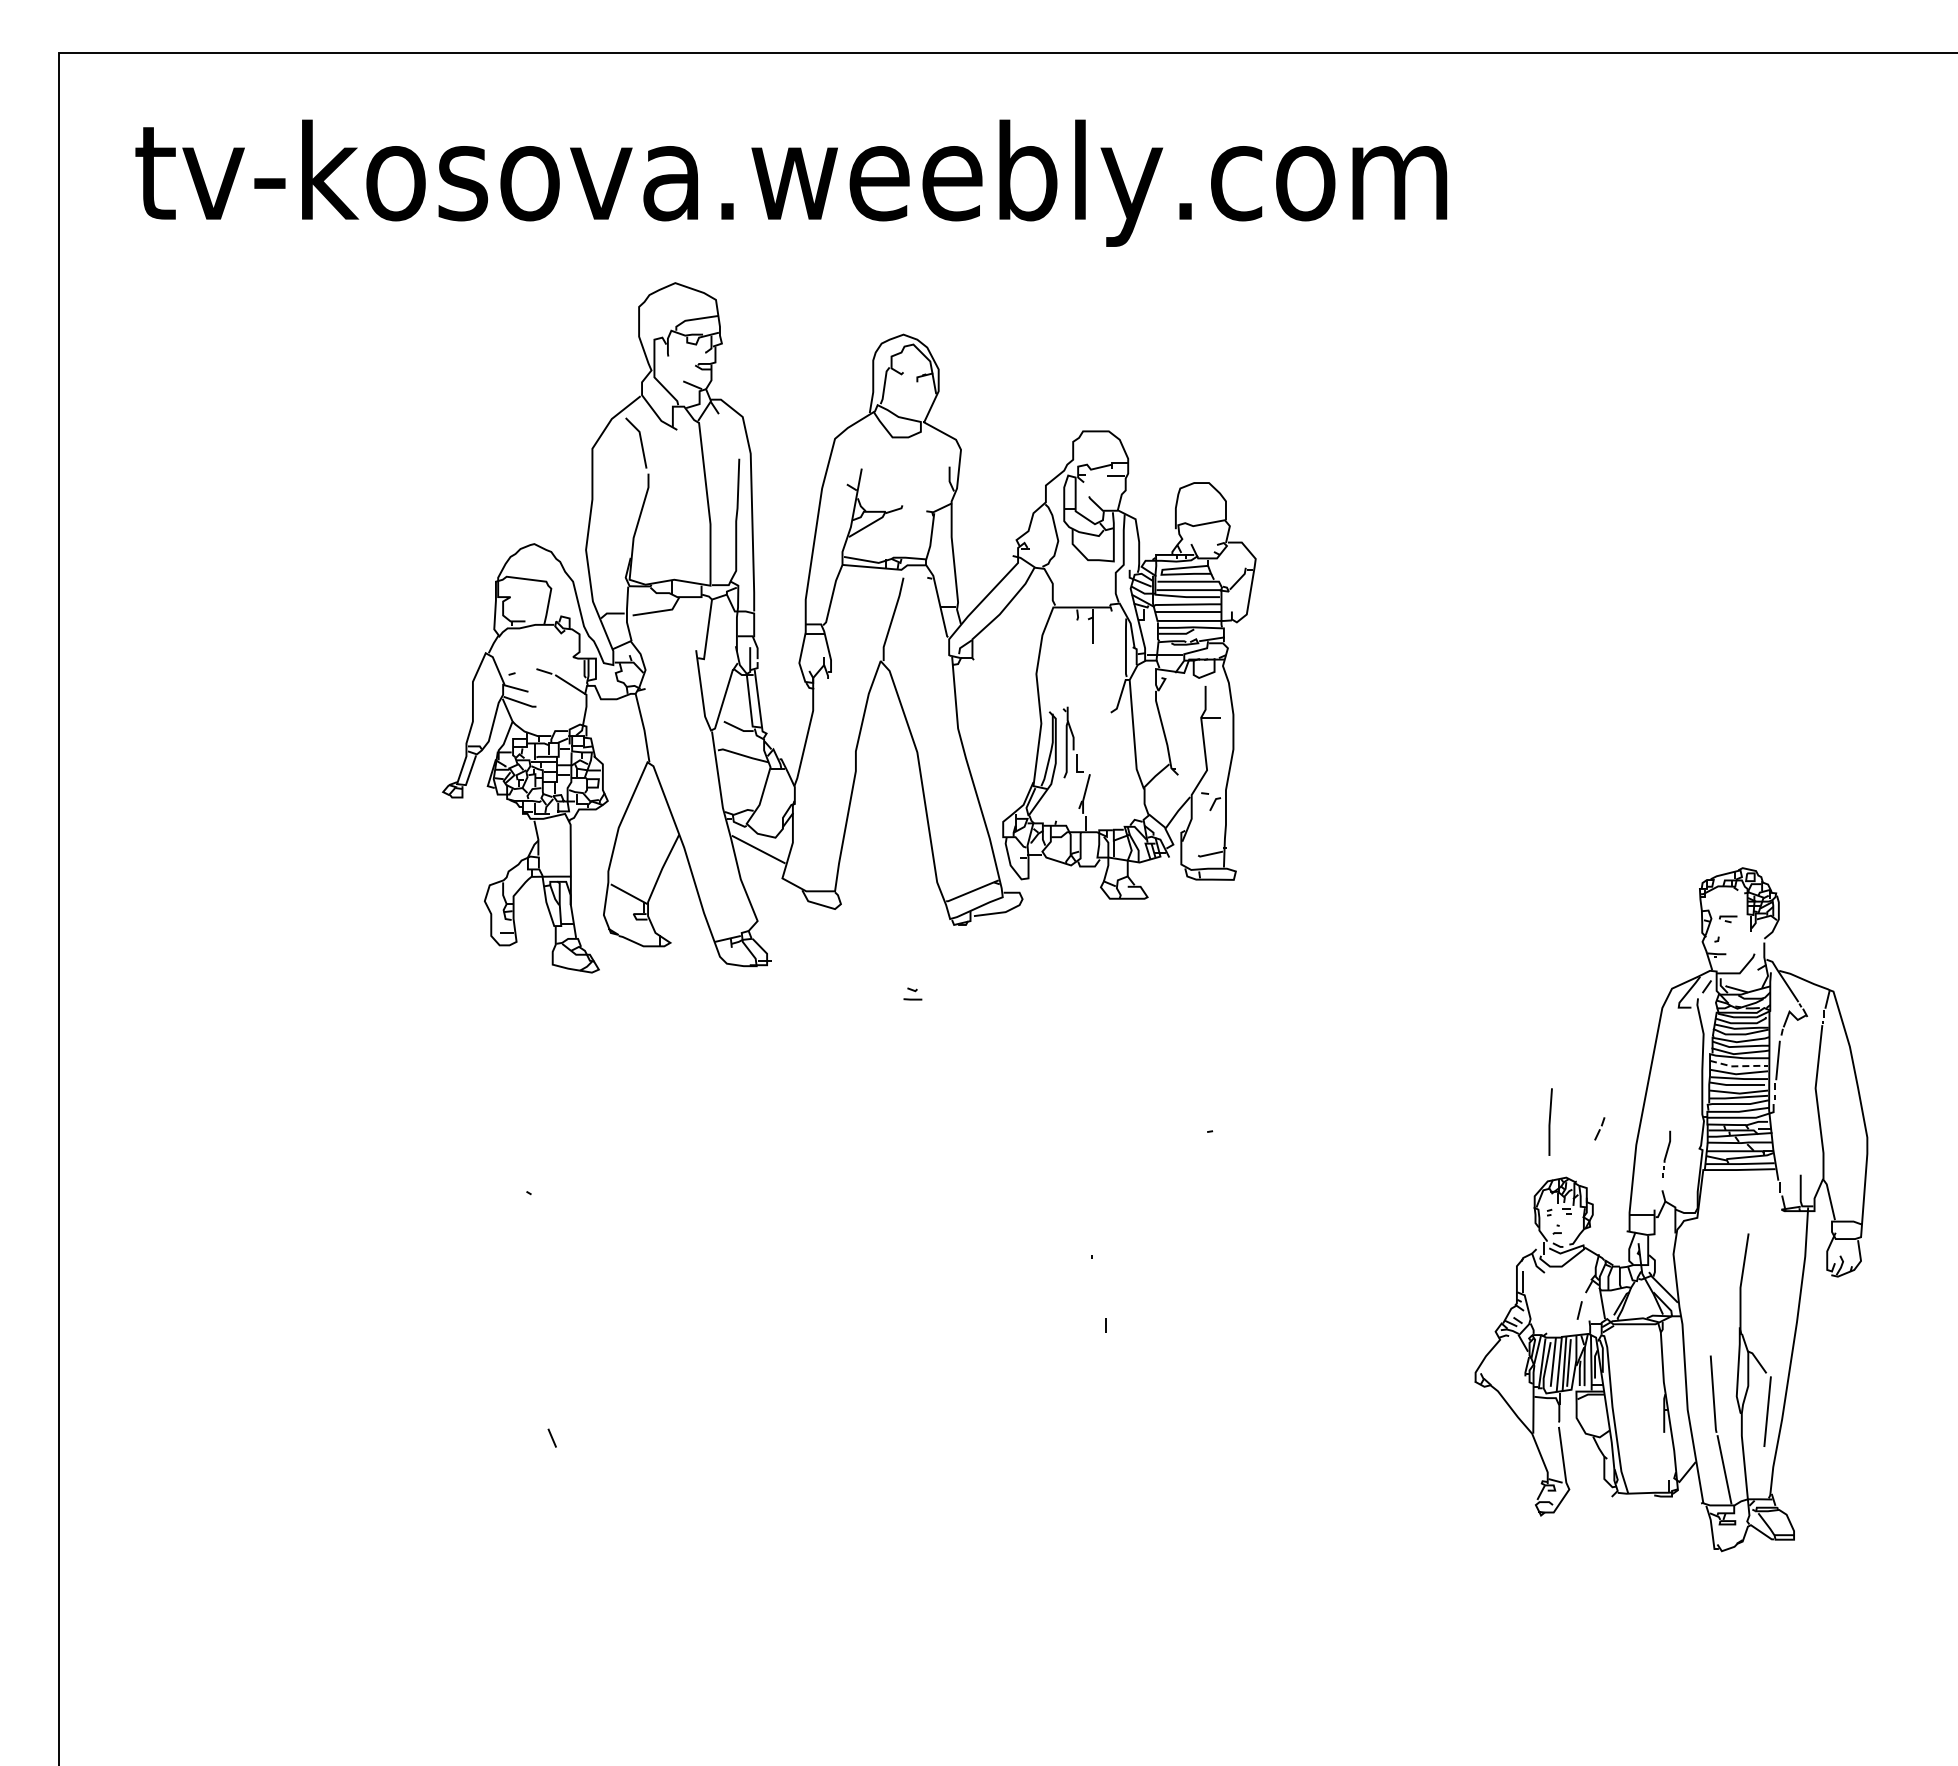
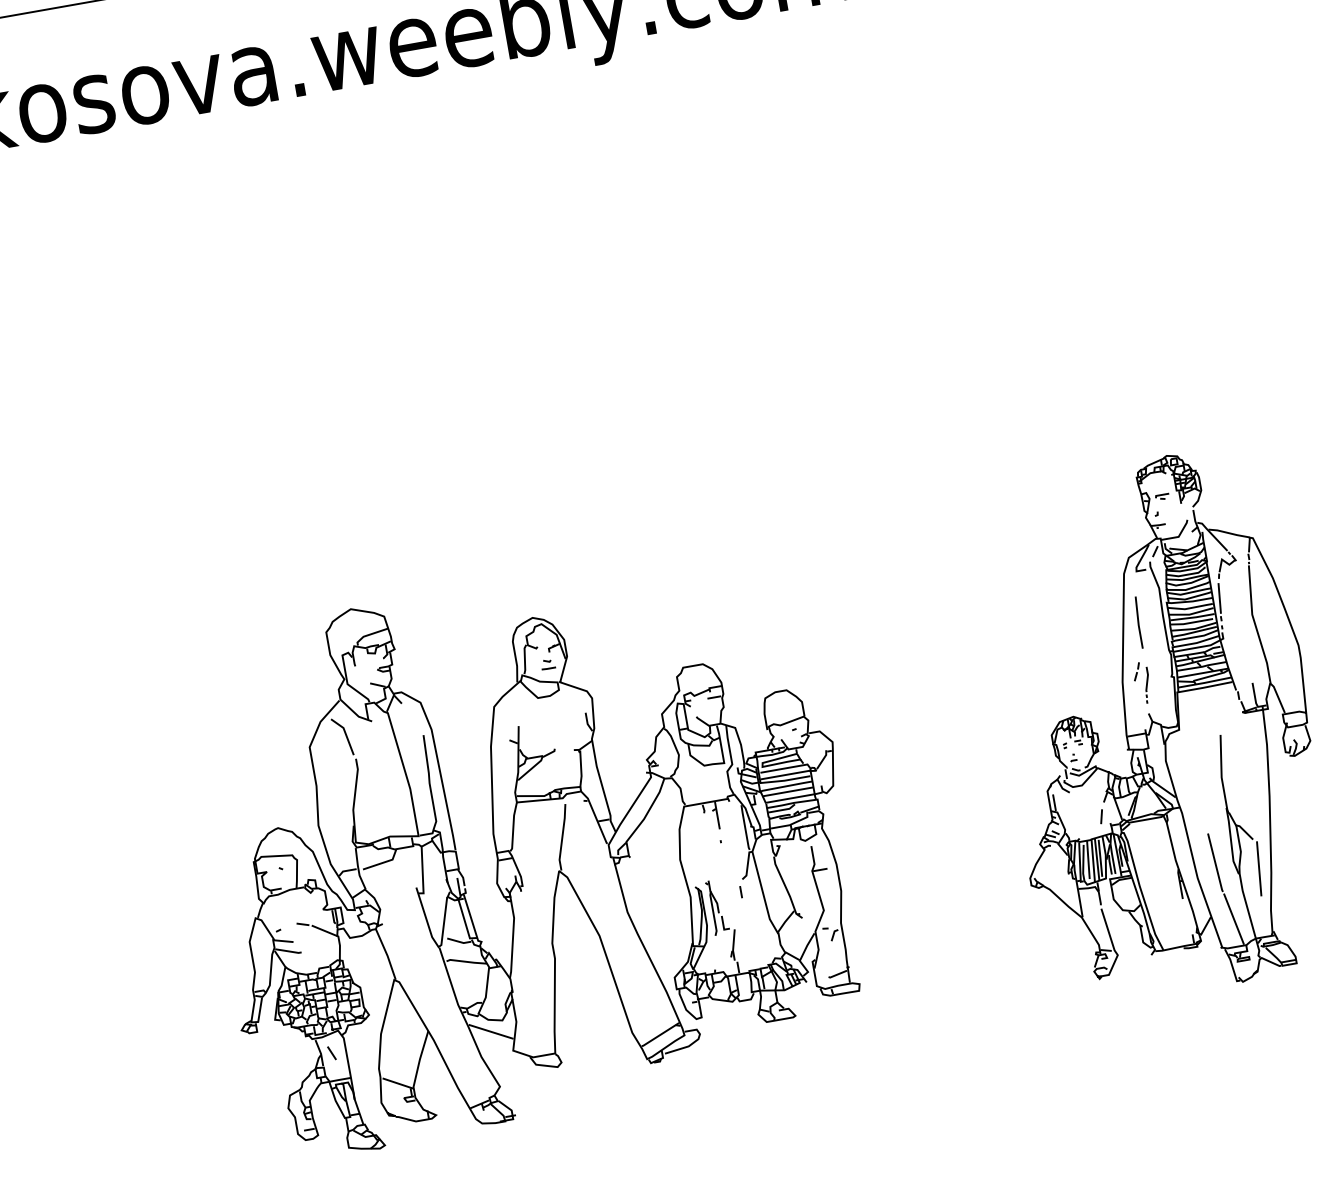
part: (849, 627) -> (530, 849), moved
line: (1739, 1066) -> (1191, 608), dashed -> solid
line: (1550, 1121) -> (1138, 622), moved
part: (1599, 1128) -> (1136, 671), moved

